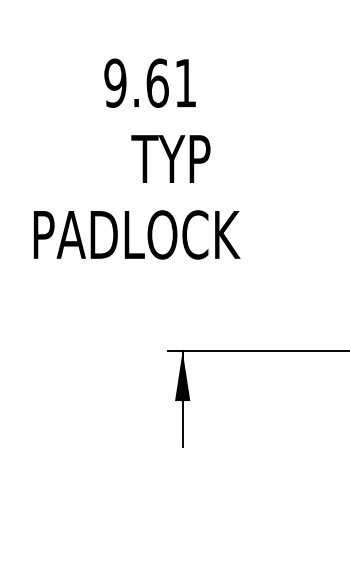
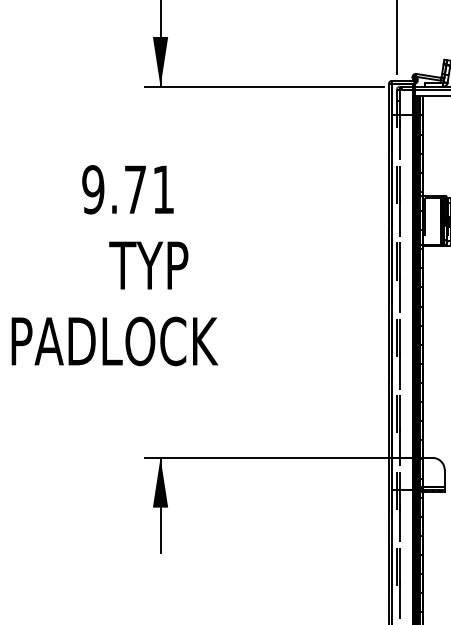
text: (157, 82) -> (135, 189), 9.61 -> 9.71

